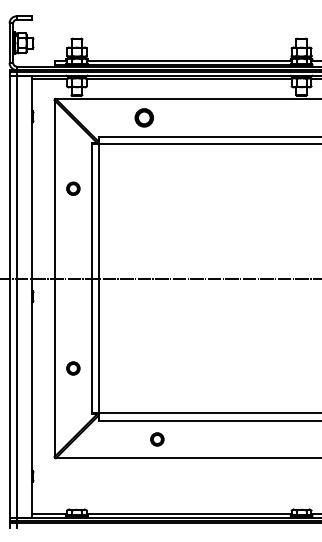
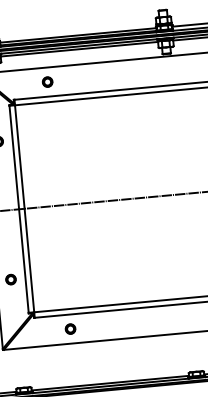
part: (144, 117) -> (47, 81), size x0.71
circle: (157, 439) -> (70, 329), moved

